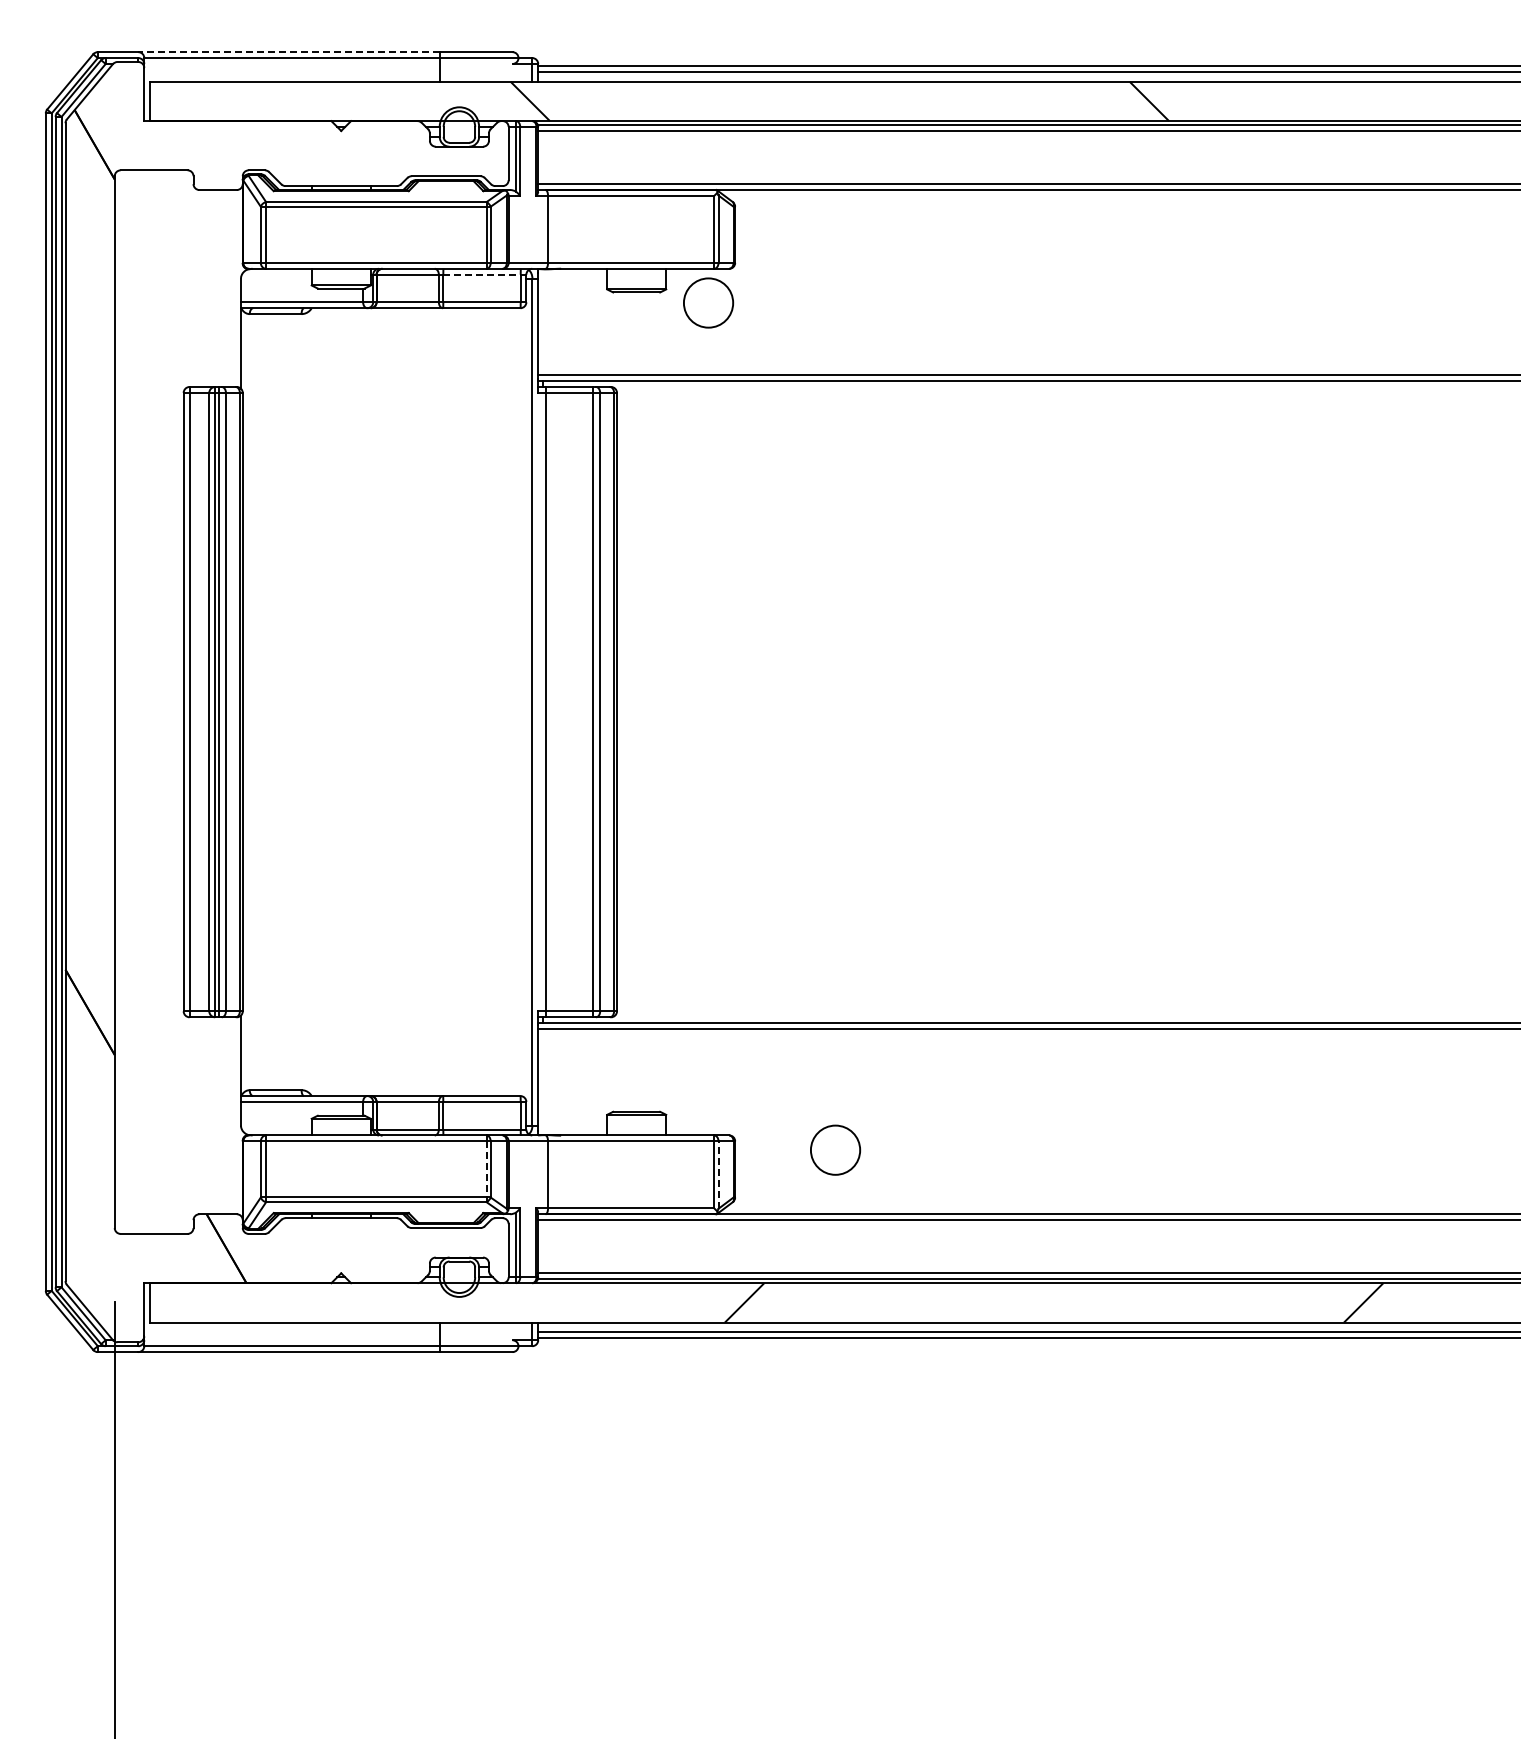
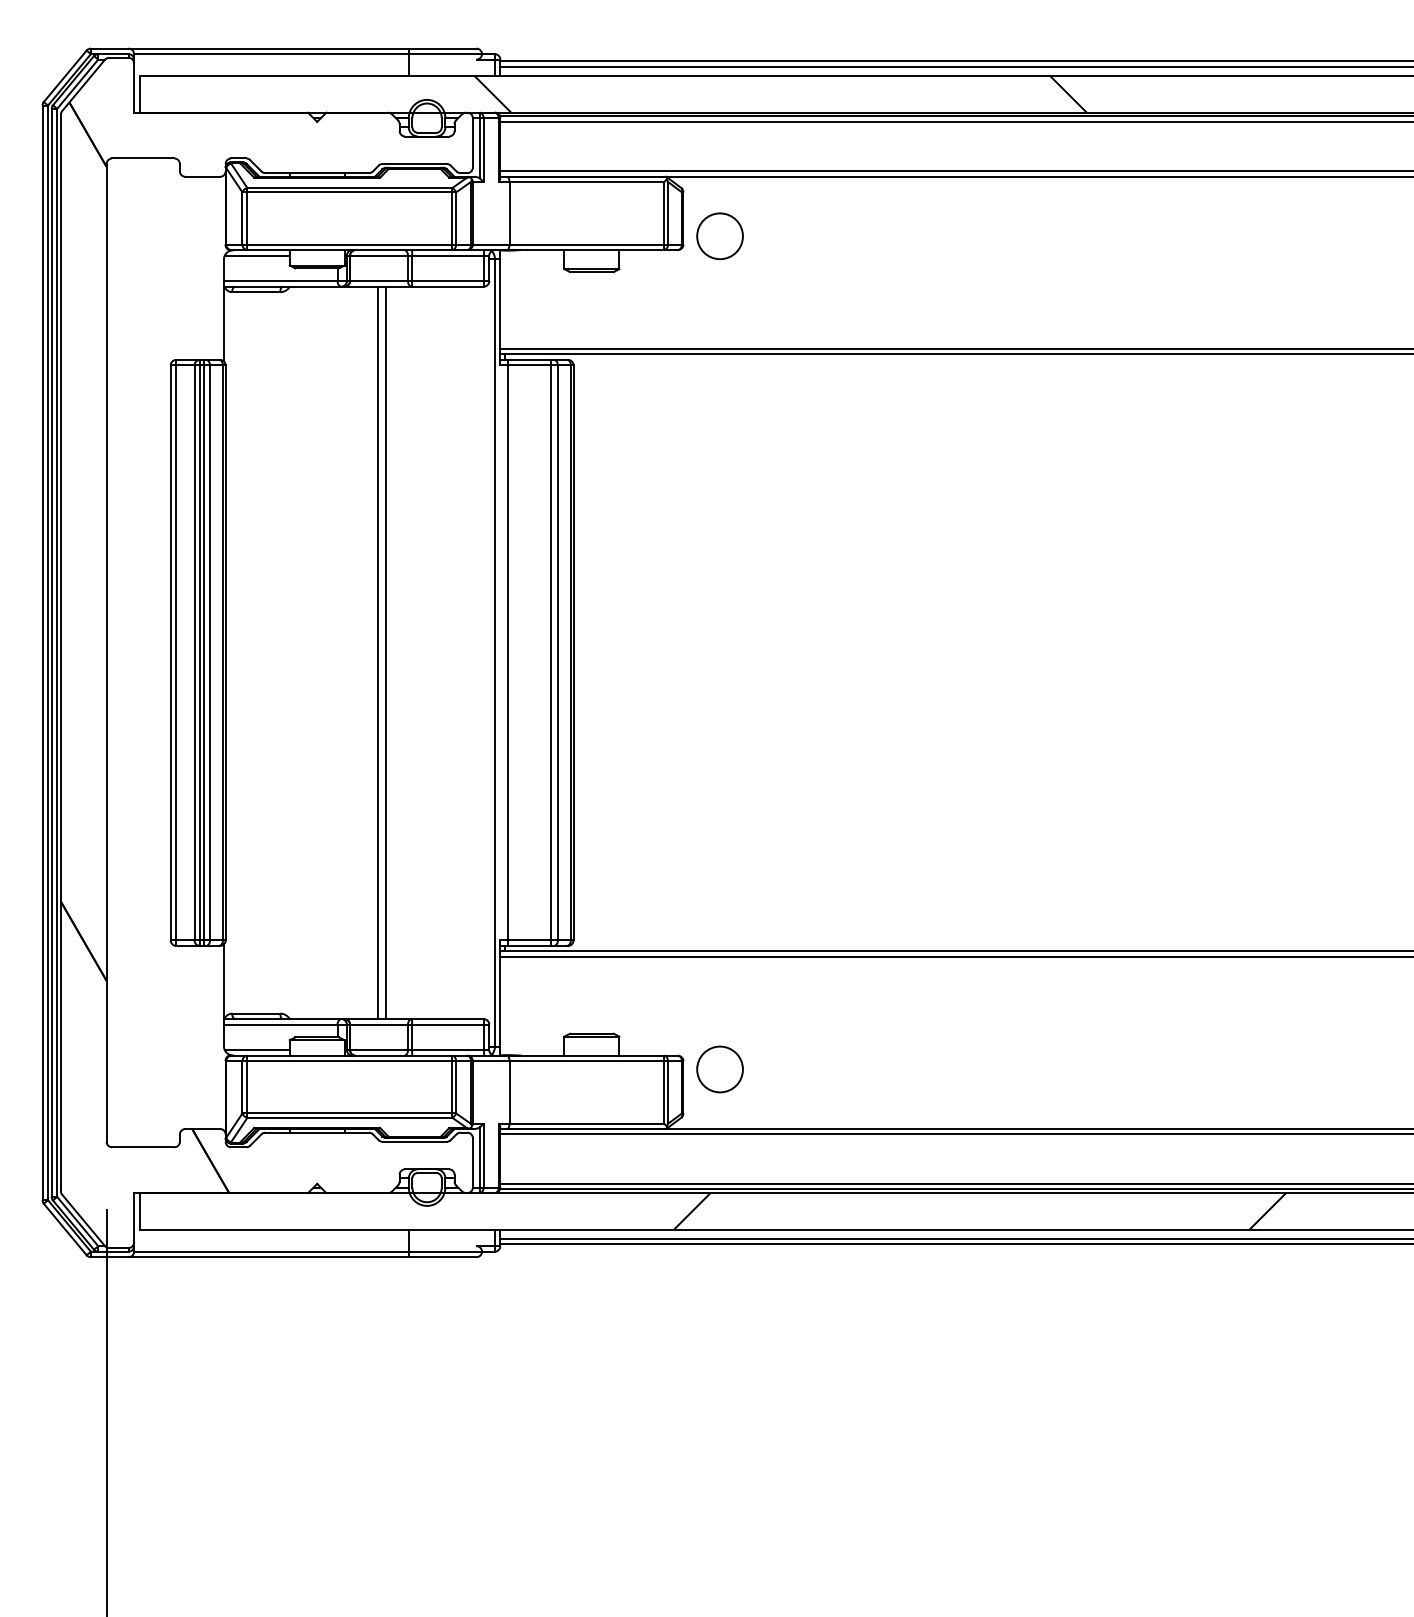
line: (289, 52) -> (269, 48), dashed -> solid
line: (276, 274) -> (257, 255), added
line: (482, 274) -> (448, 255), dashed -> solid
circle: (708, 302) -> (720, 235), moved
line: (406, 702) -> (377, 653), added
line: (414, 702) -> (385, 653), added
line: (276, 1129) -> (257, 1050), added
circle: (835, 1149) -> (720, 1068), moved
line: (486, 1169) -> (452, 1087), dashed -> solid
line: (718, 1175) -> (667, 1092), dashed -> solid

